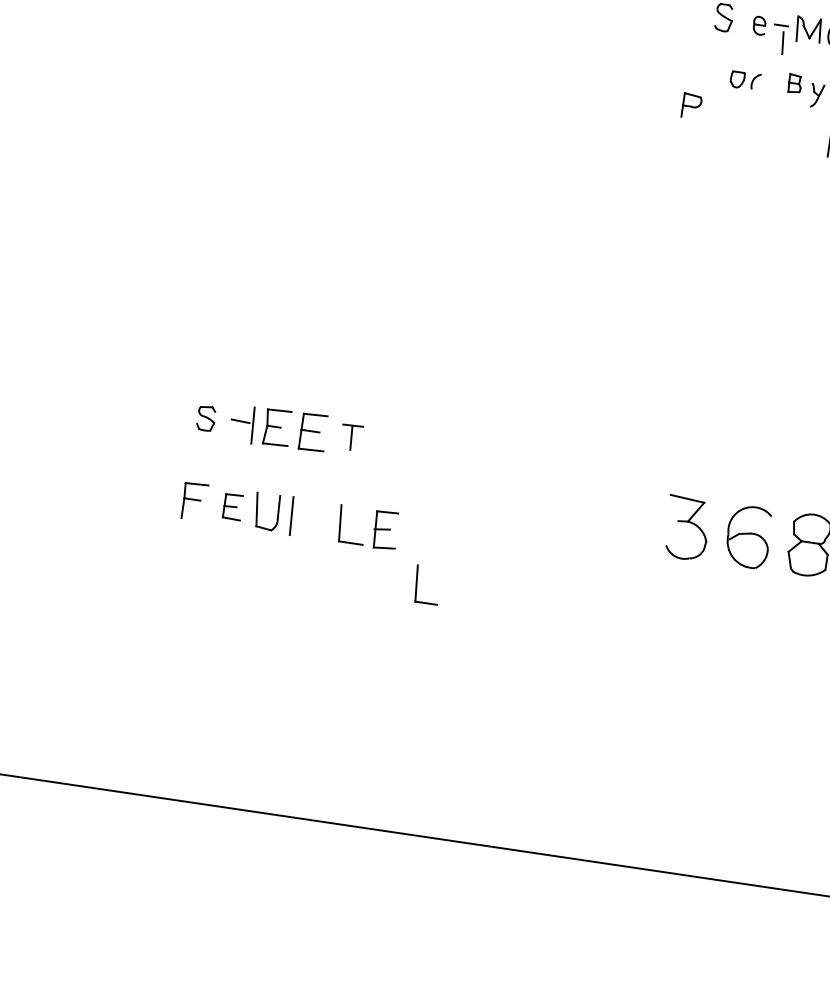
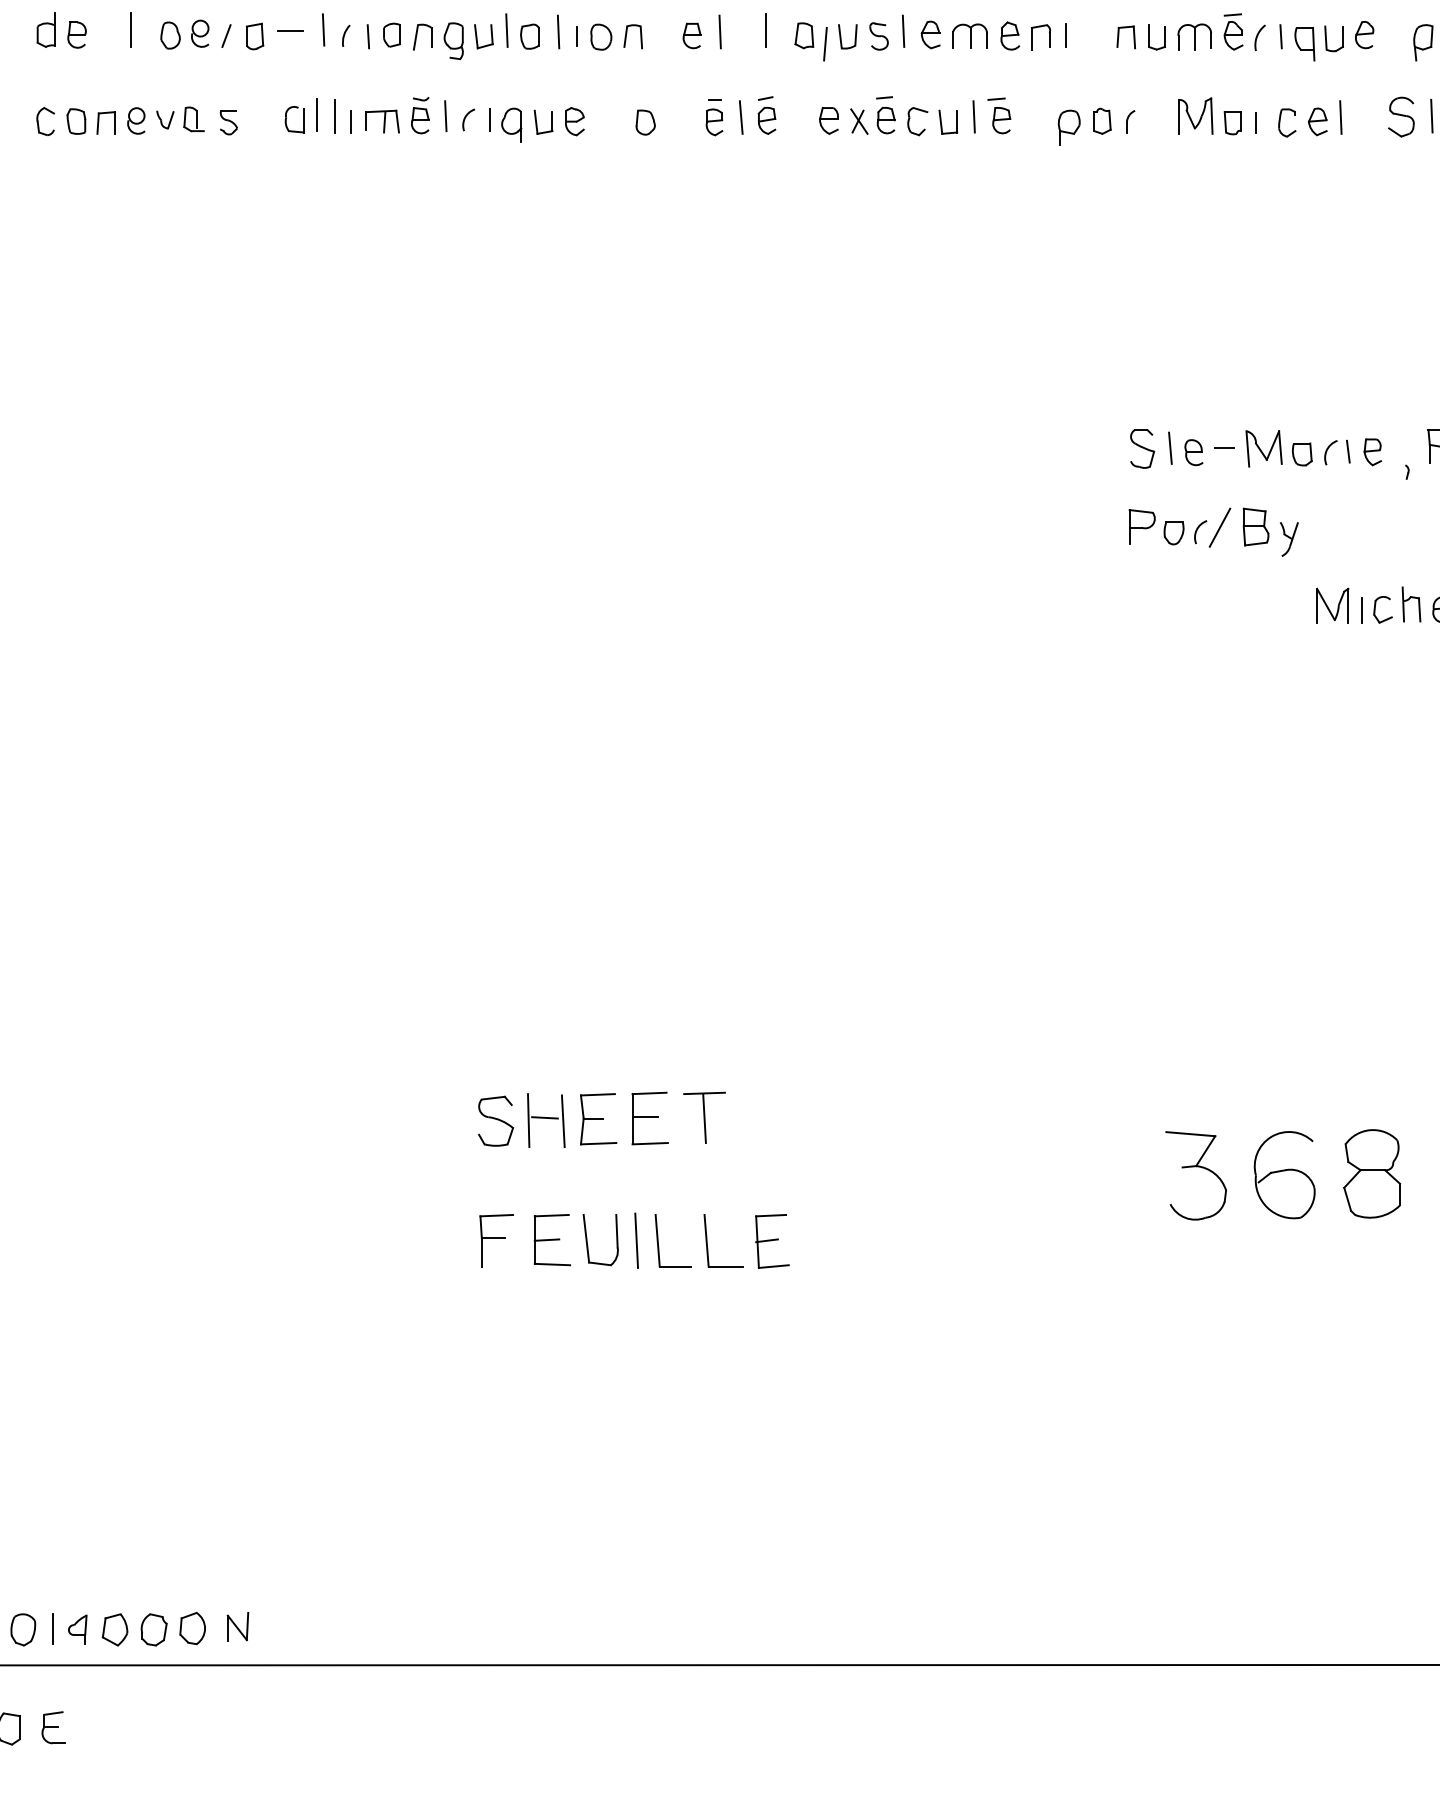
line: (783, 42) -> (1170, 447), moved
line: (769, 80) -> (1219, 527), added
part: (794, 83) -> (1255, 526), size x1.43
part: (691, 105) -> (1141, 526), moved
part: (206, 418) -> (496, 1120), size x1.43
line: (228, 421) -> (528, 1120), added
part: (351, 437) -> (704, 1117), size x1.43
part: (232, 507) -> (551, 1240), size x1.43
part: (417, 583) -> (658, 1240), moved

